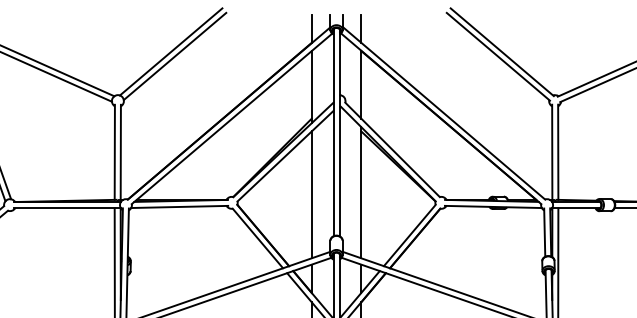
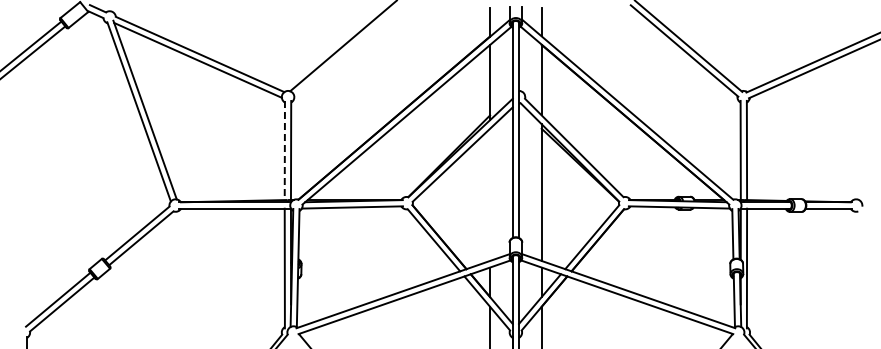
line: (174, 56) -> (347, 50), removed
line: (114, 152) -> (284, 150), solid -> dashed
line: (312, 194) -> (490, 194), removed

